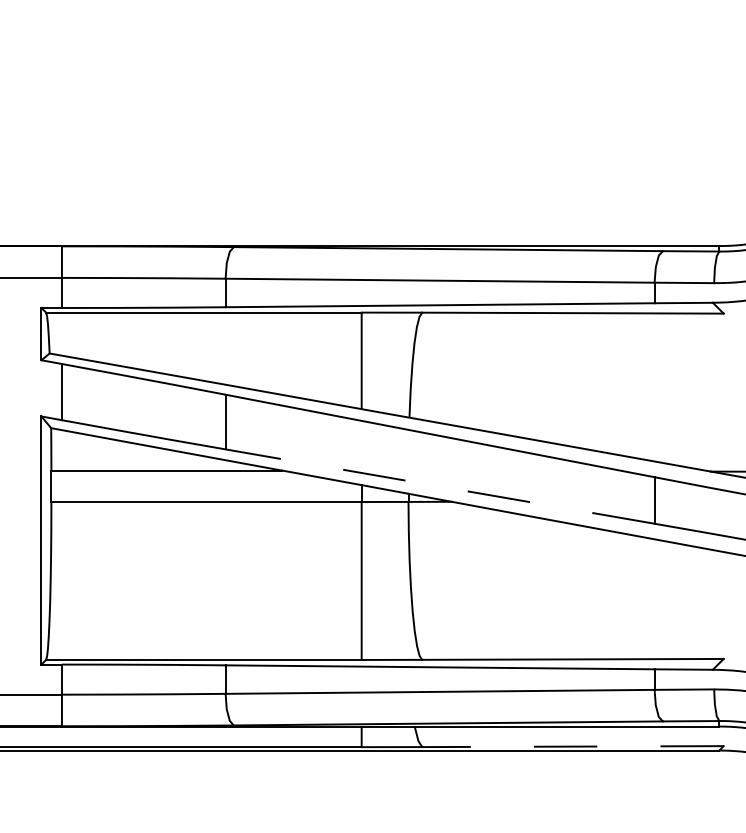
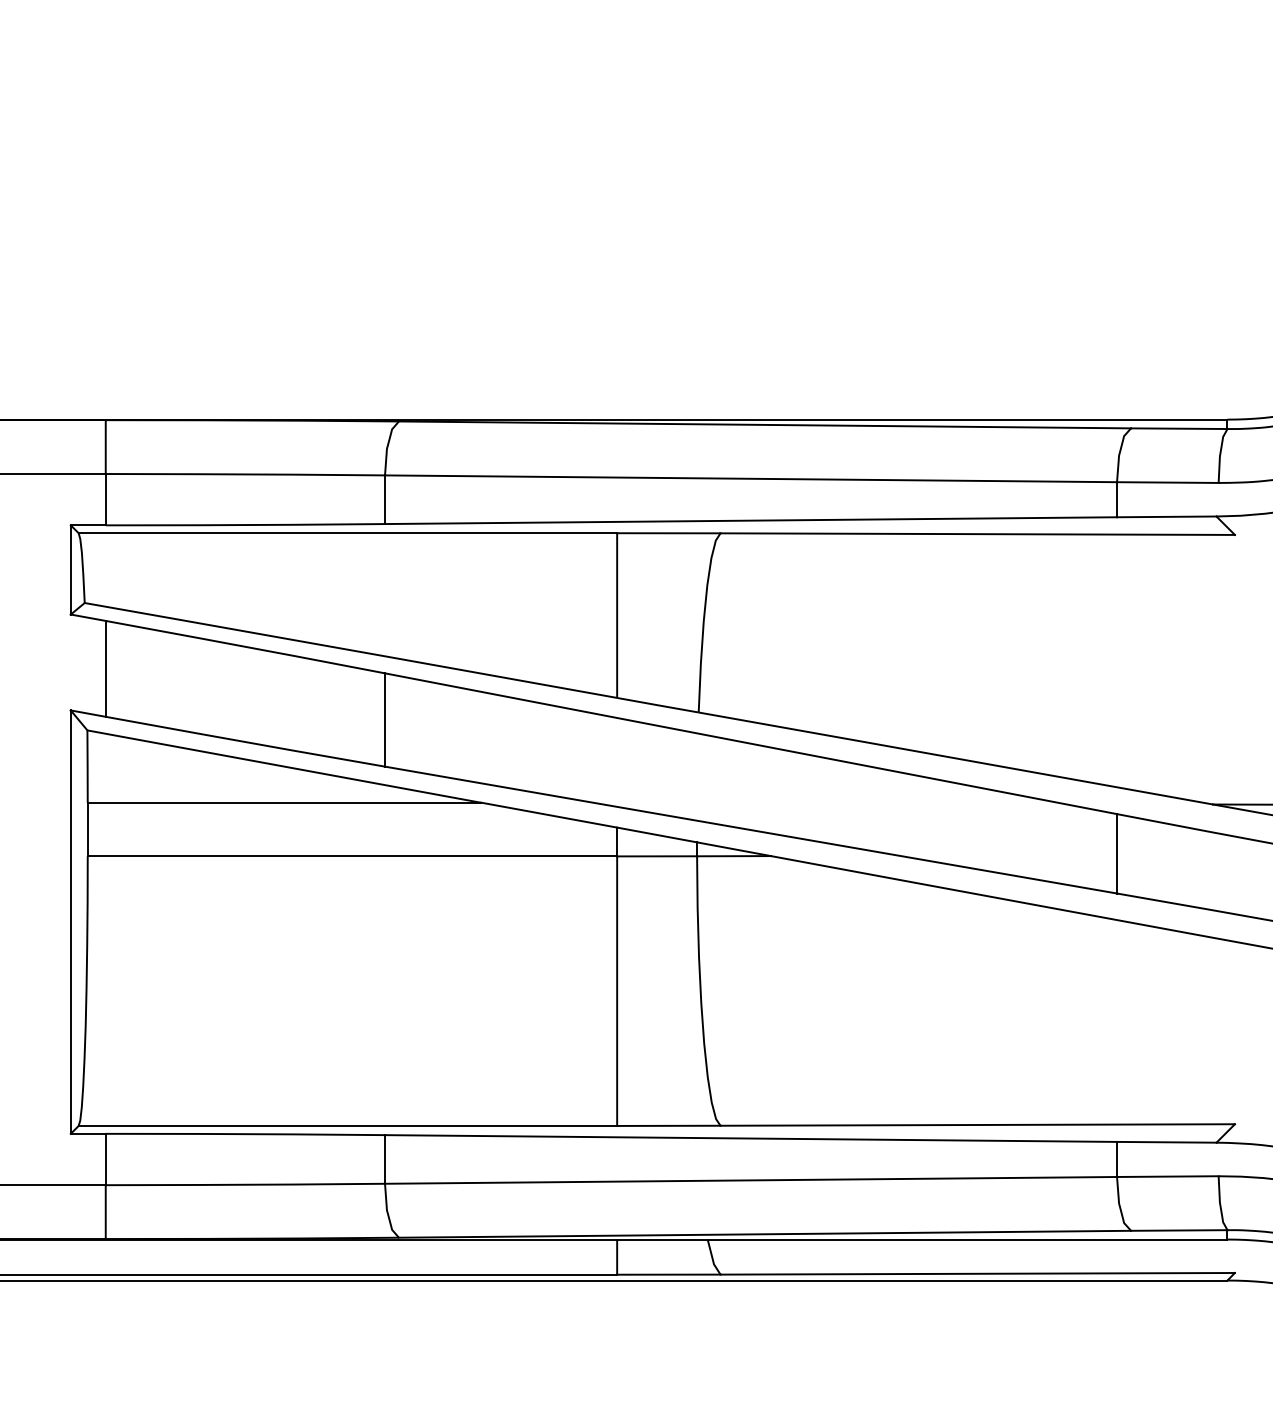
line: (440, 486) -> (751, 829), dashed -> solid
line: (572, 746) -> (976, 1273), dashed -> solid

